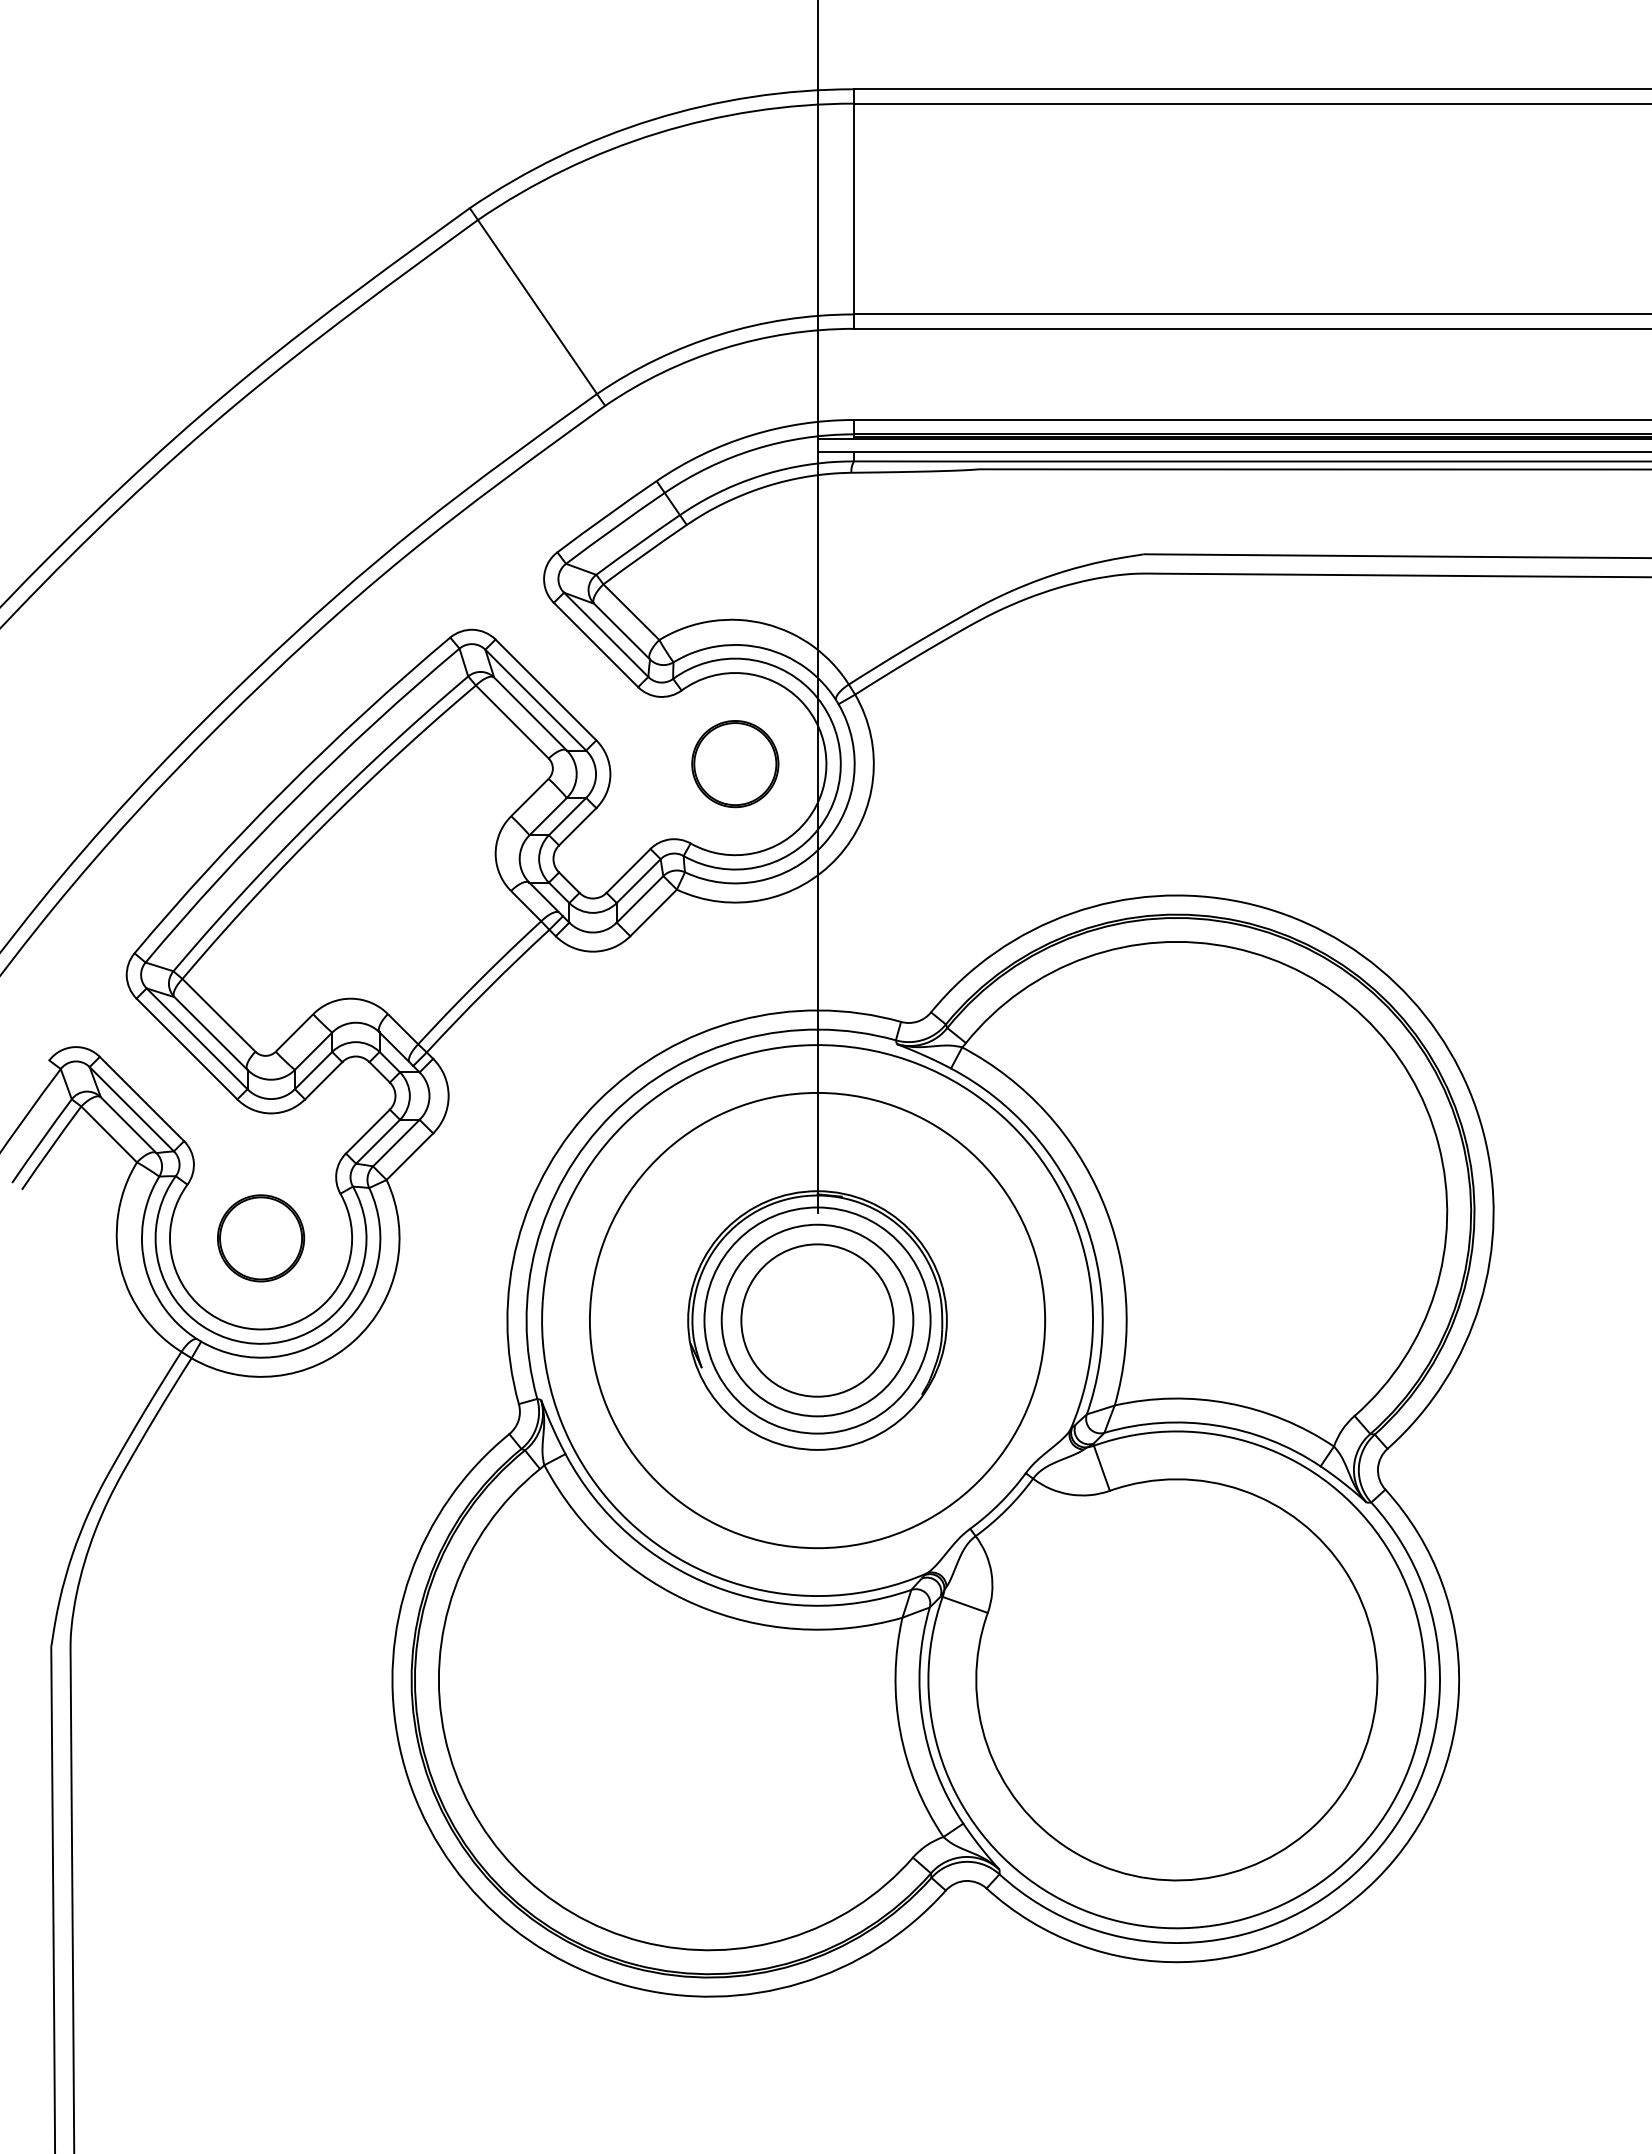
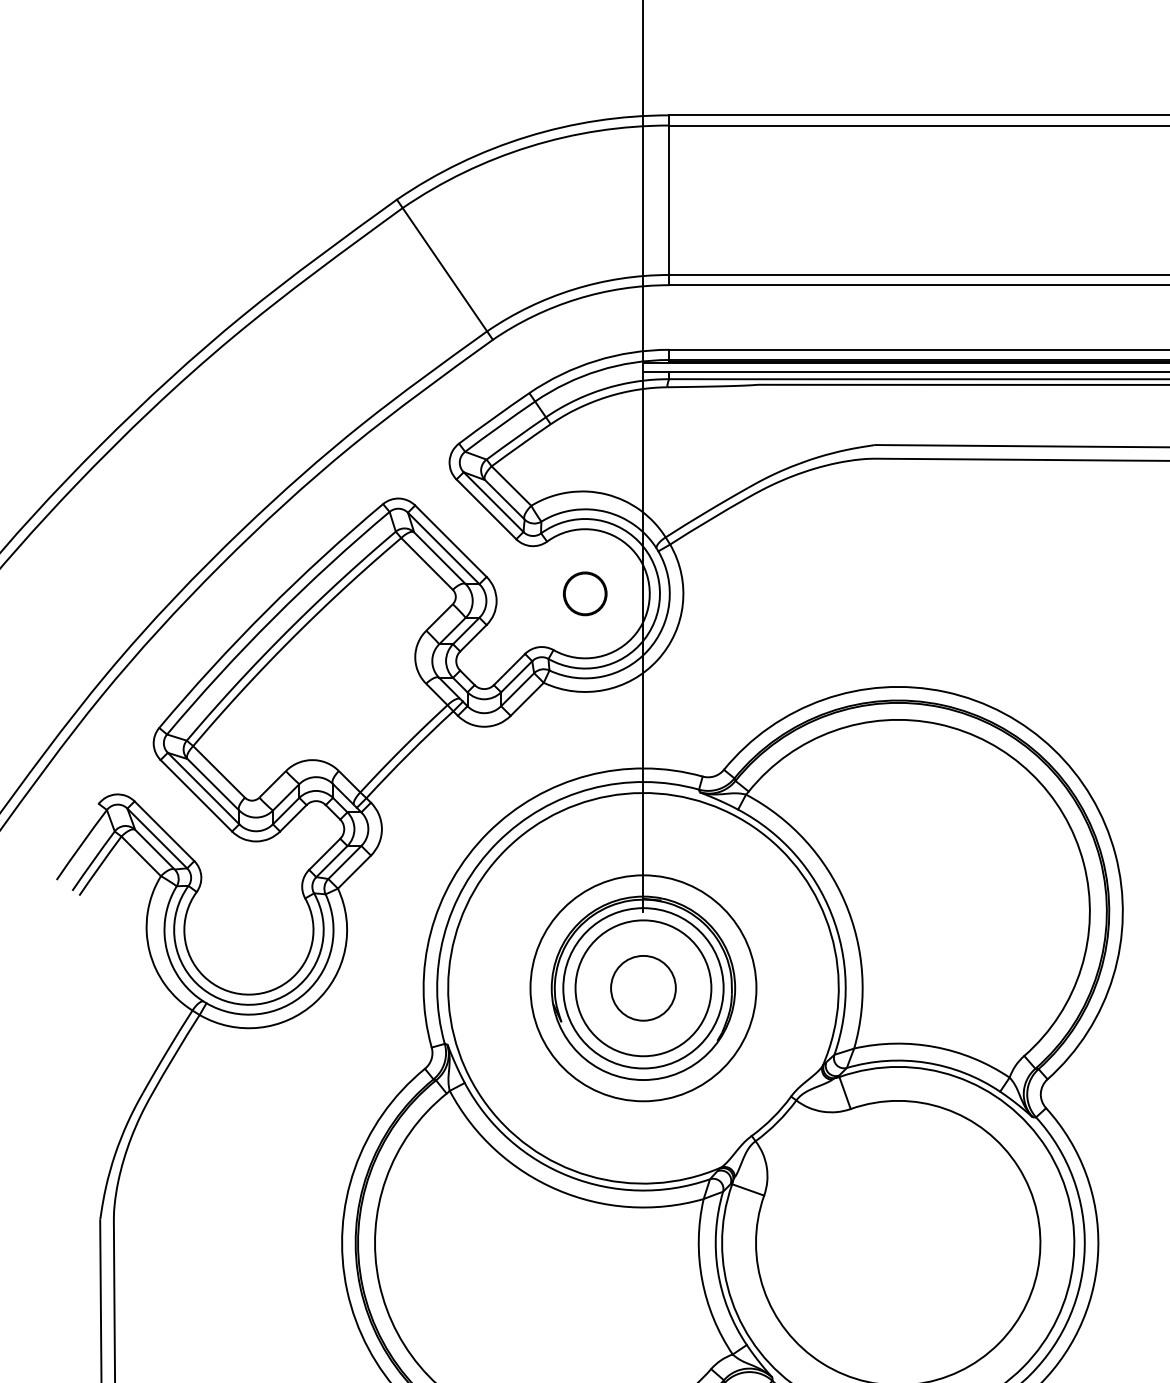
part: (735, 764) -> (585, 594), size x0.7
part: (261, 1238) -> (249, 930), removed
circle: (817, 1320) -> (643, 988), size x0.6
circle: (817, 1320) -> (643, 988), size x0.7

